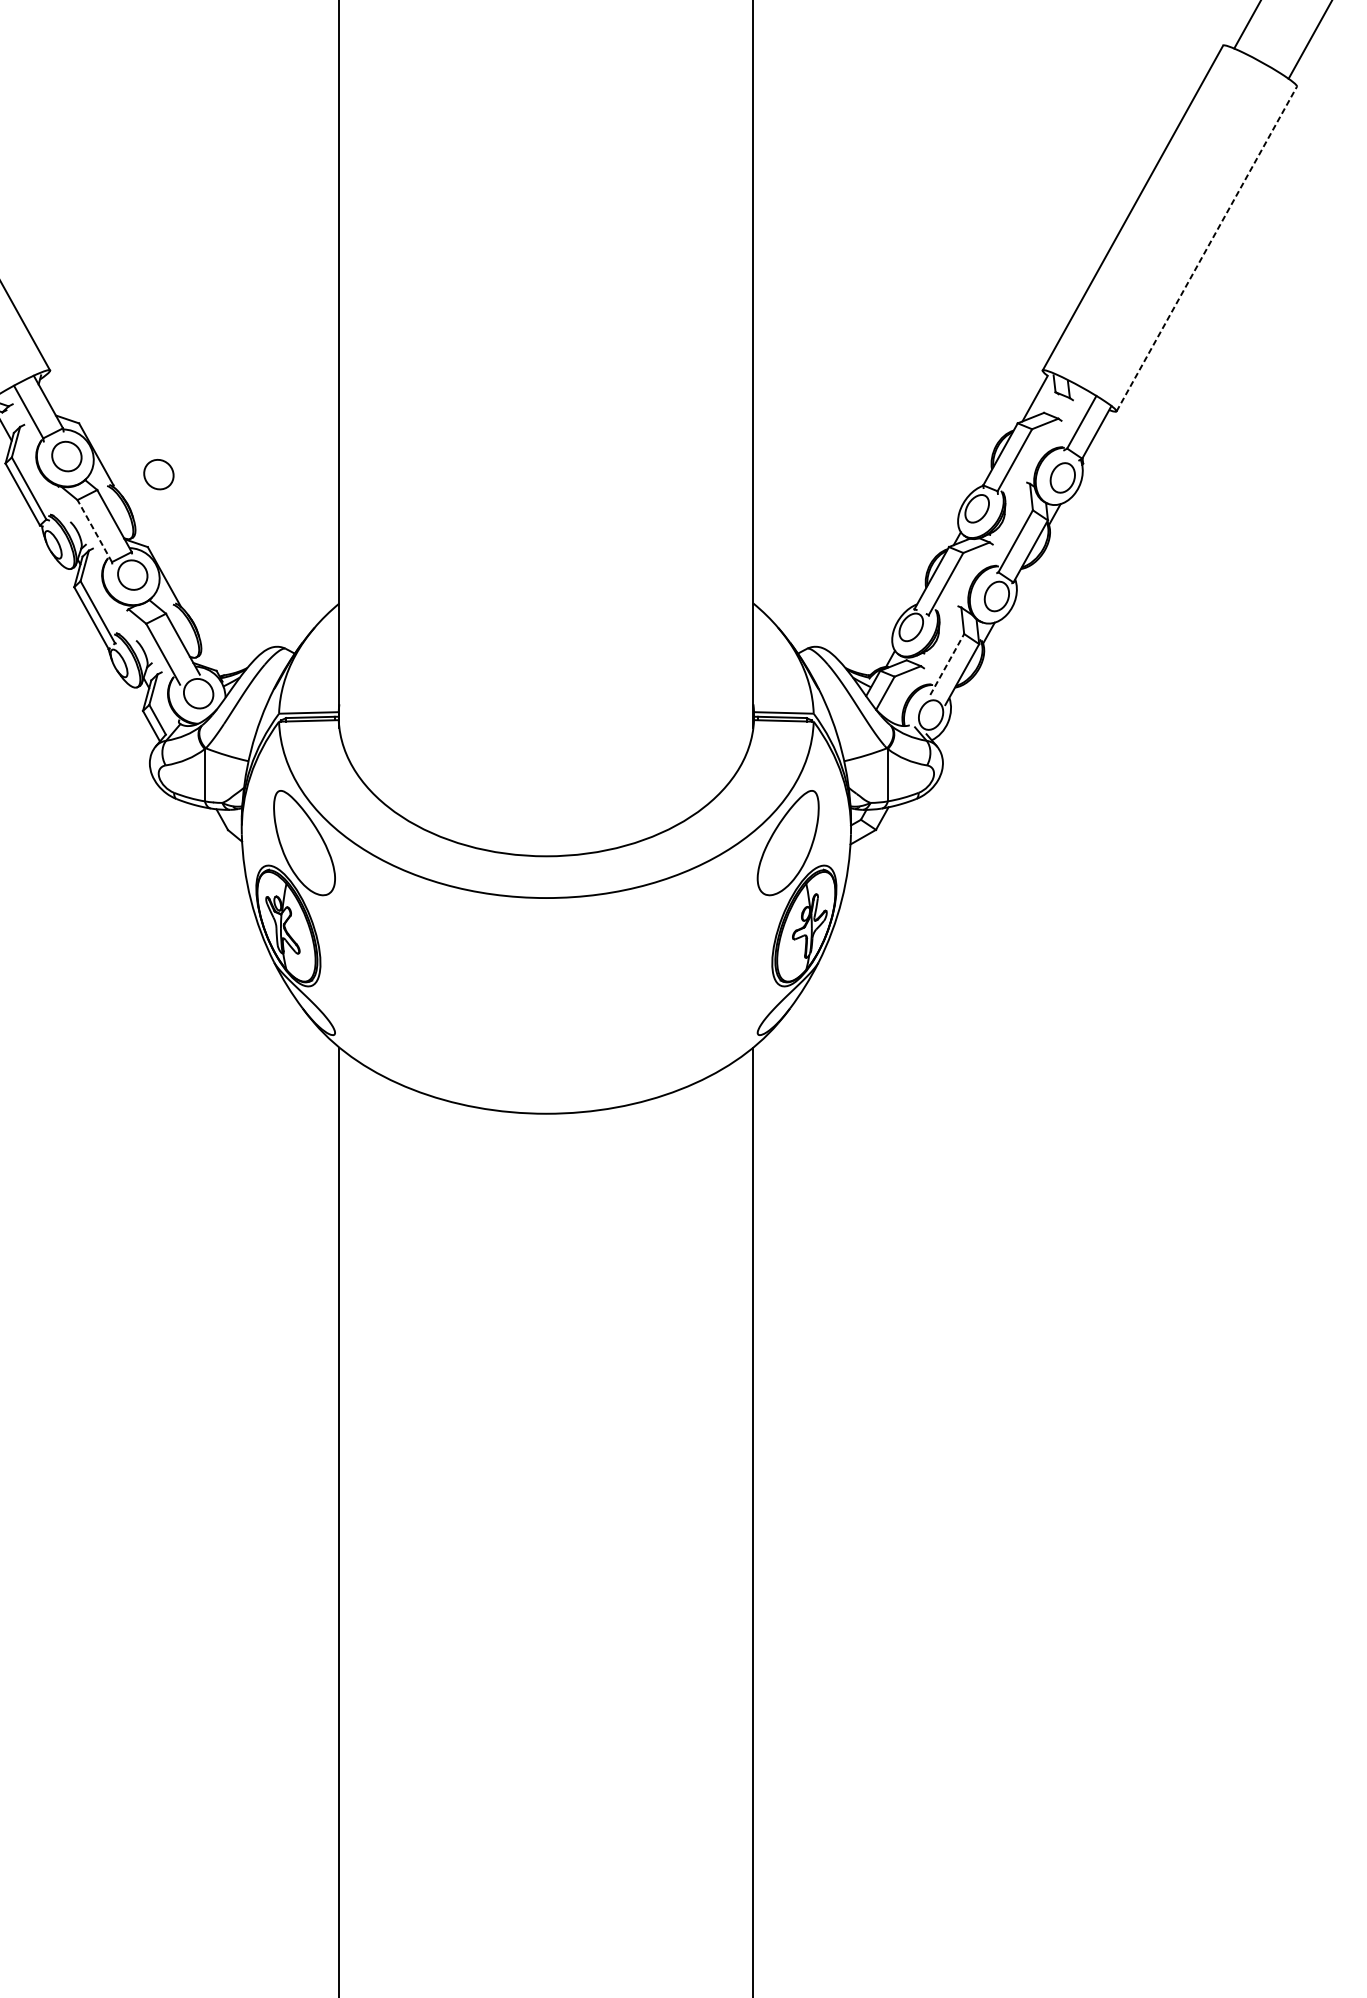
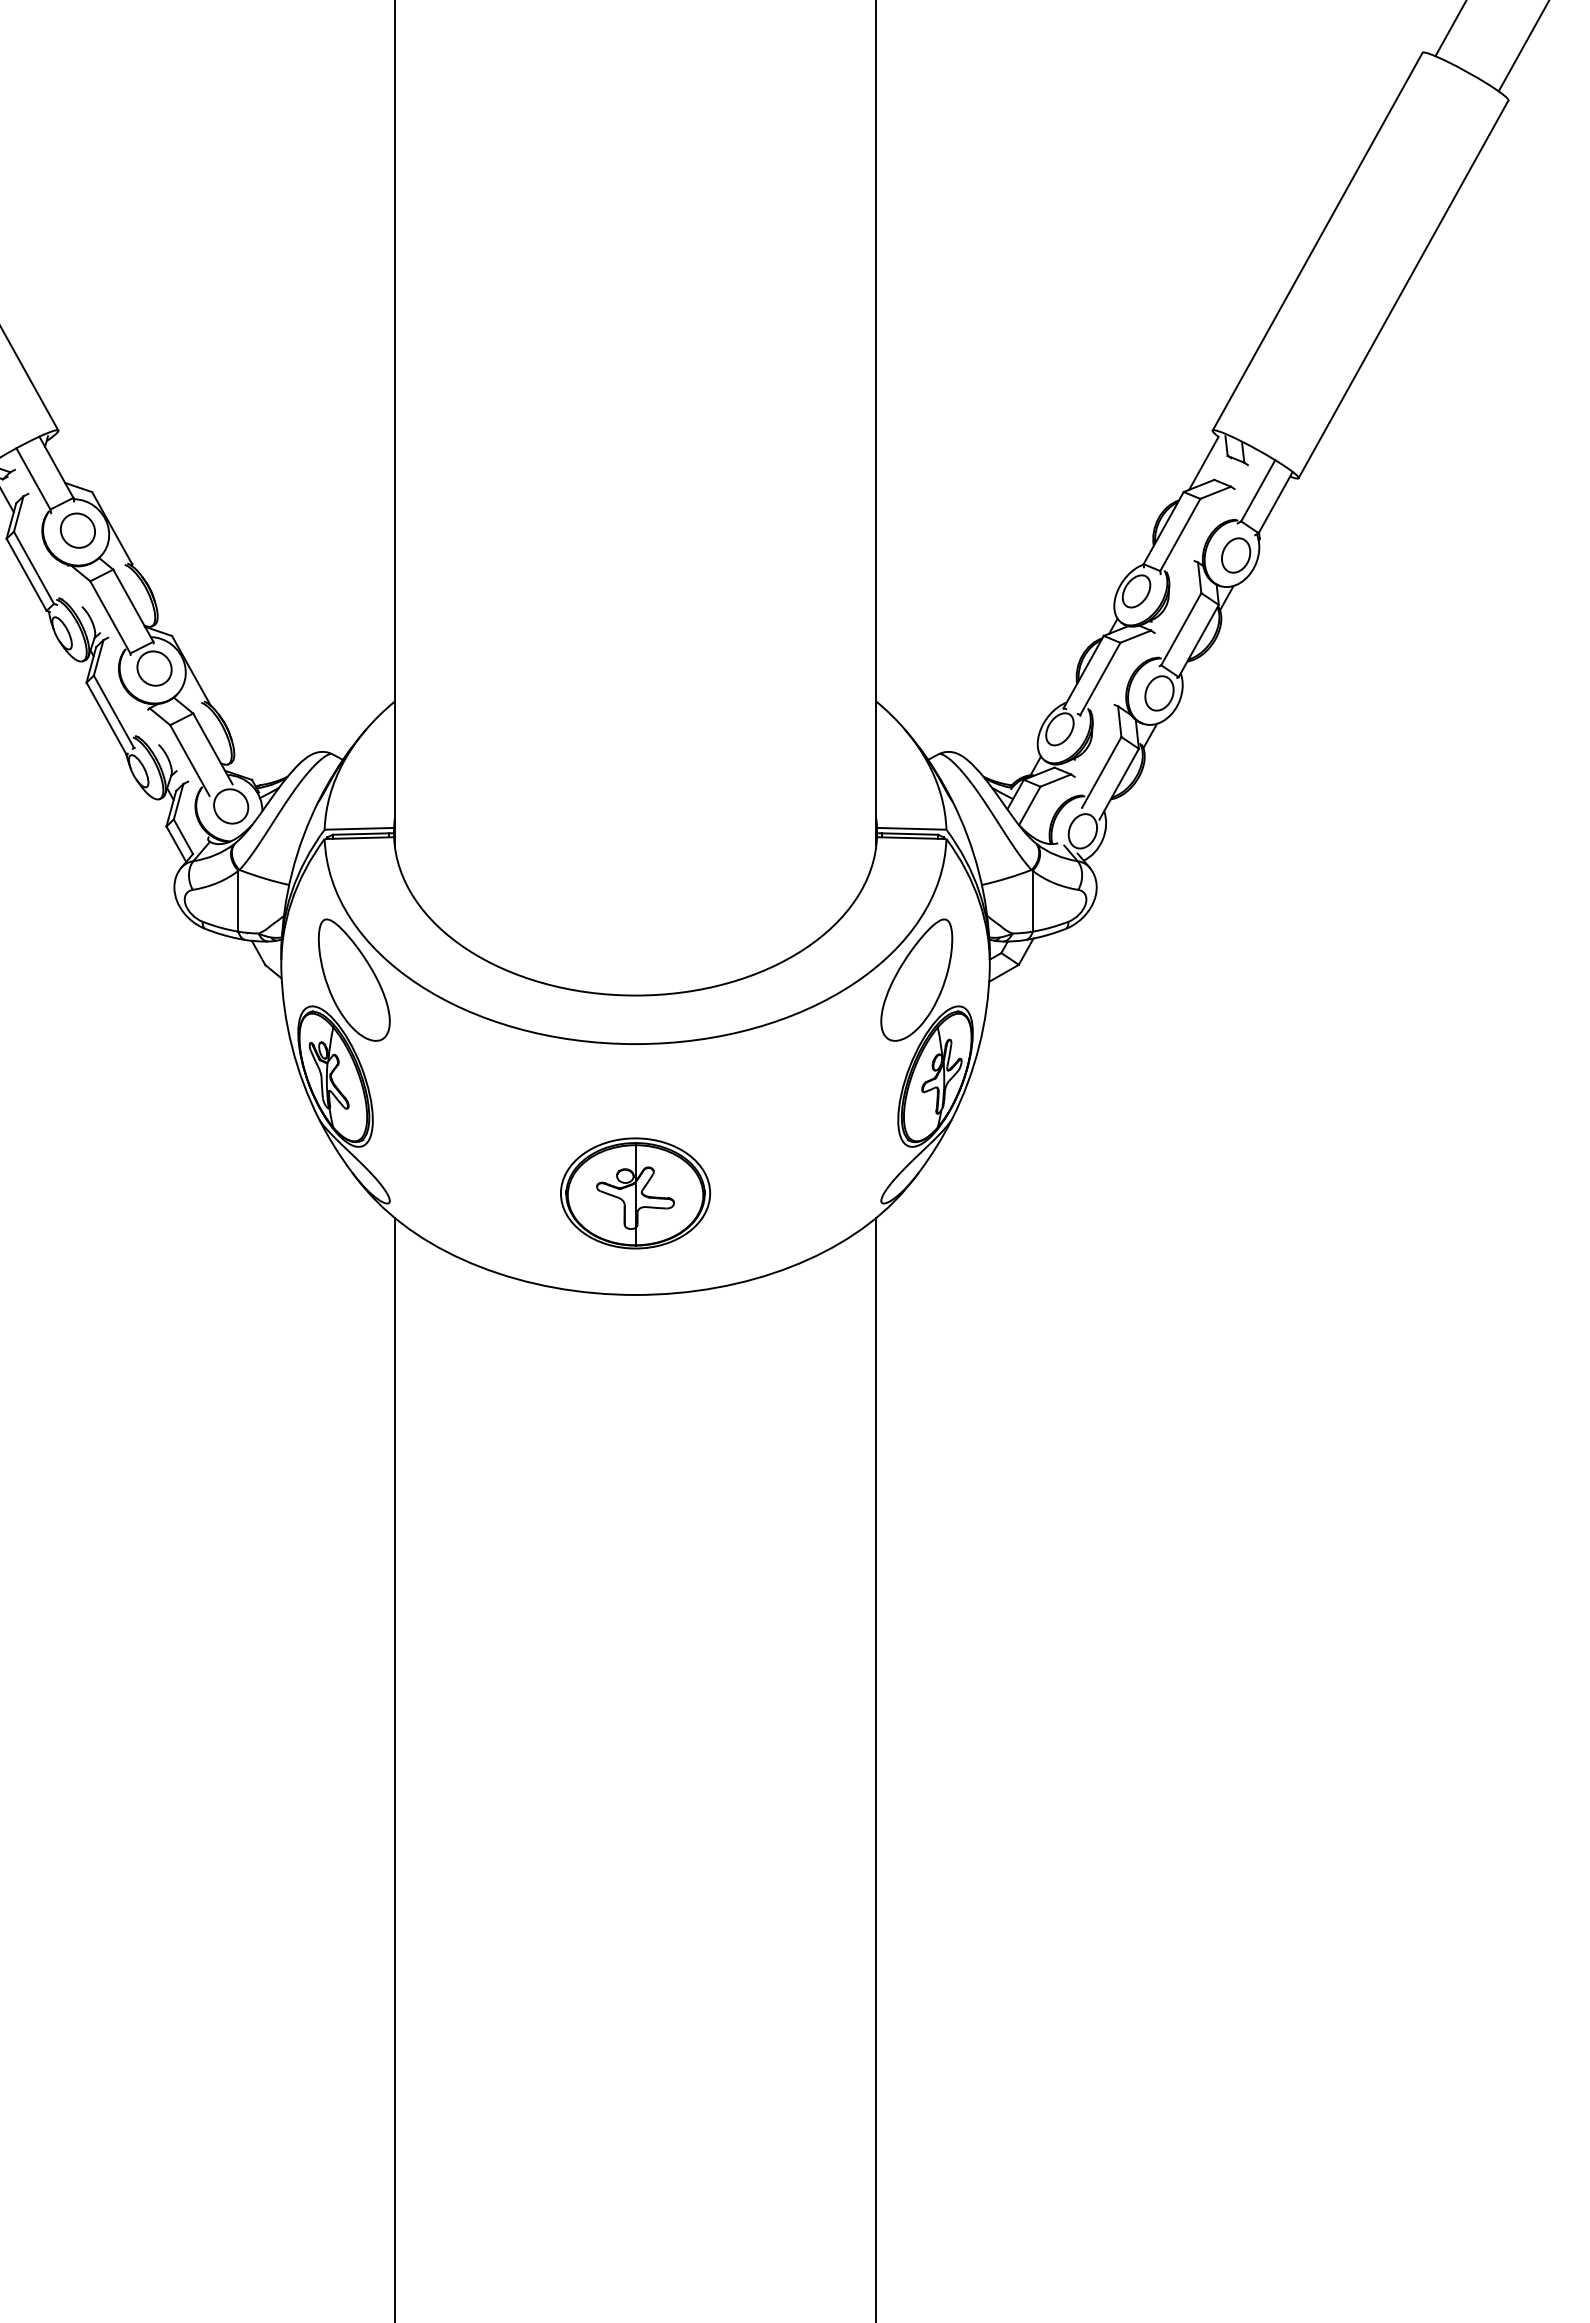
line: (1206, 248) -> (1403, 288), dashed -> solid
part: (158, 474) -> (184, 551), removed
line: (94, 530) -> (110, 616), dashed -> solid
line: (947, 664) -> (1101, 772), dashed -> solid
part: (546, 1026) -> (635, 1193), added

